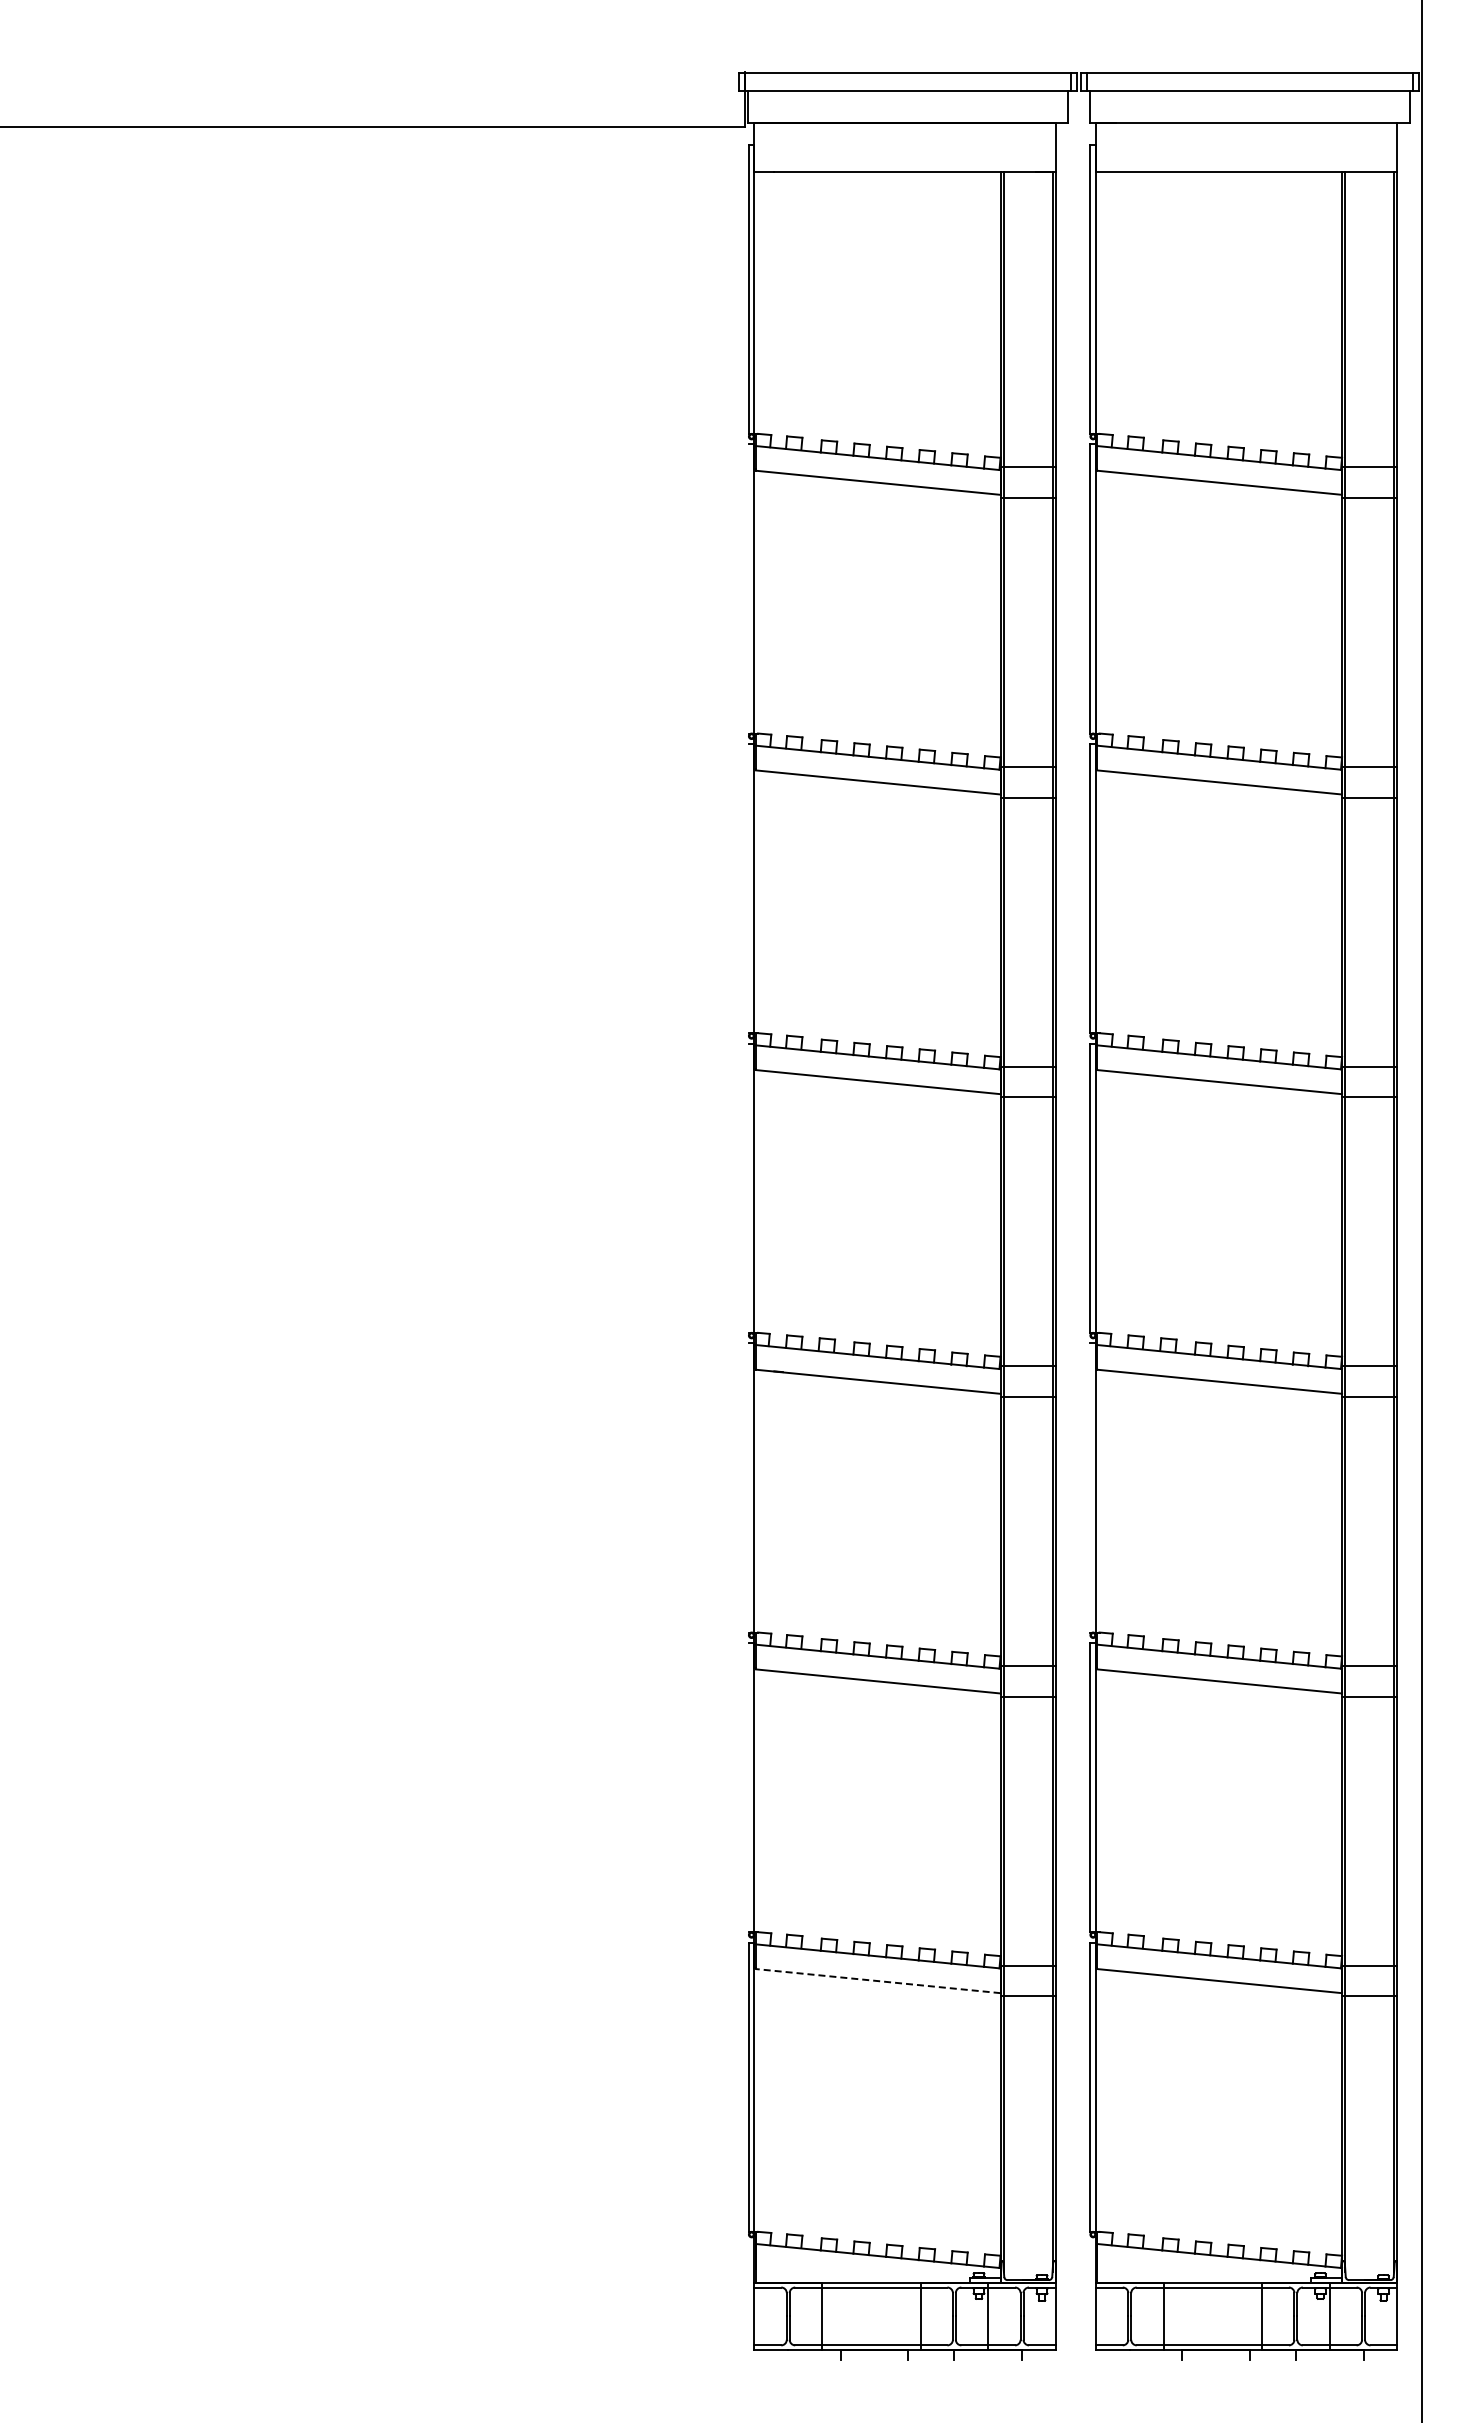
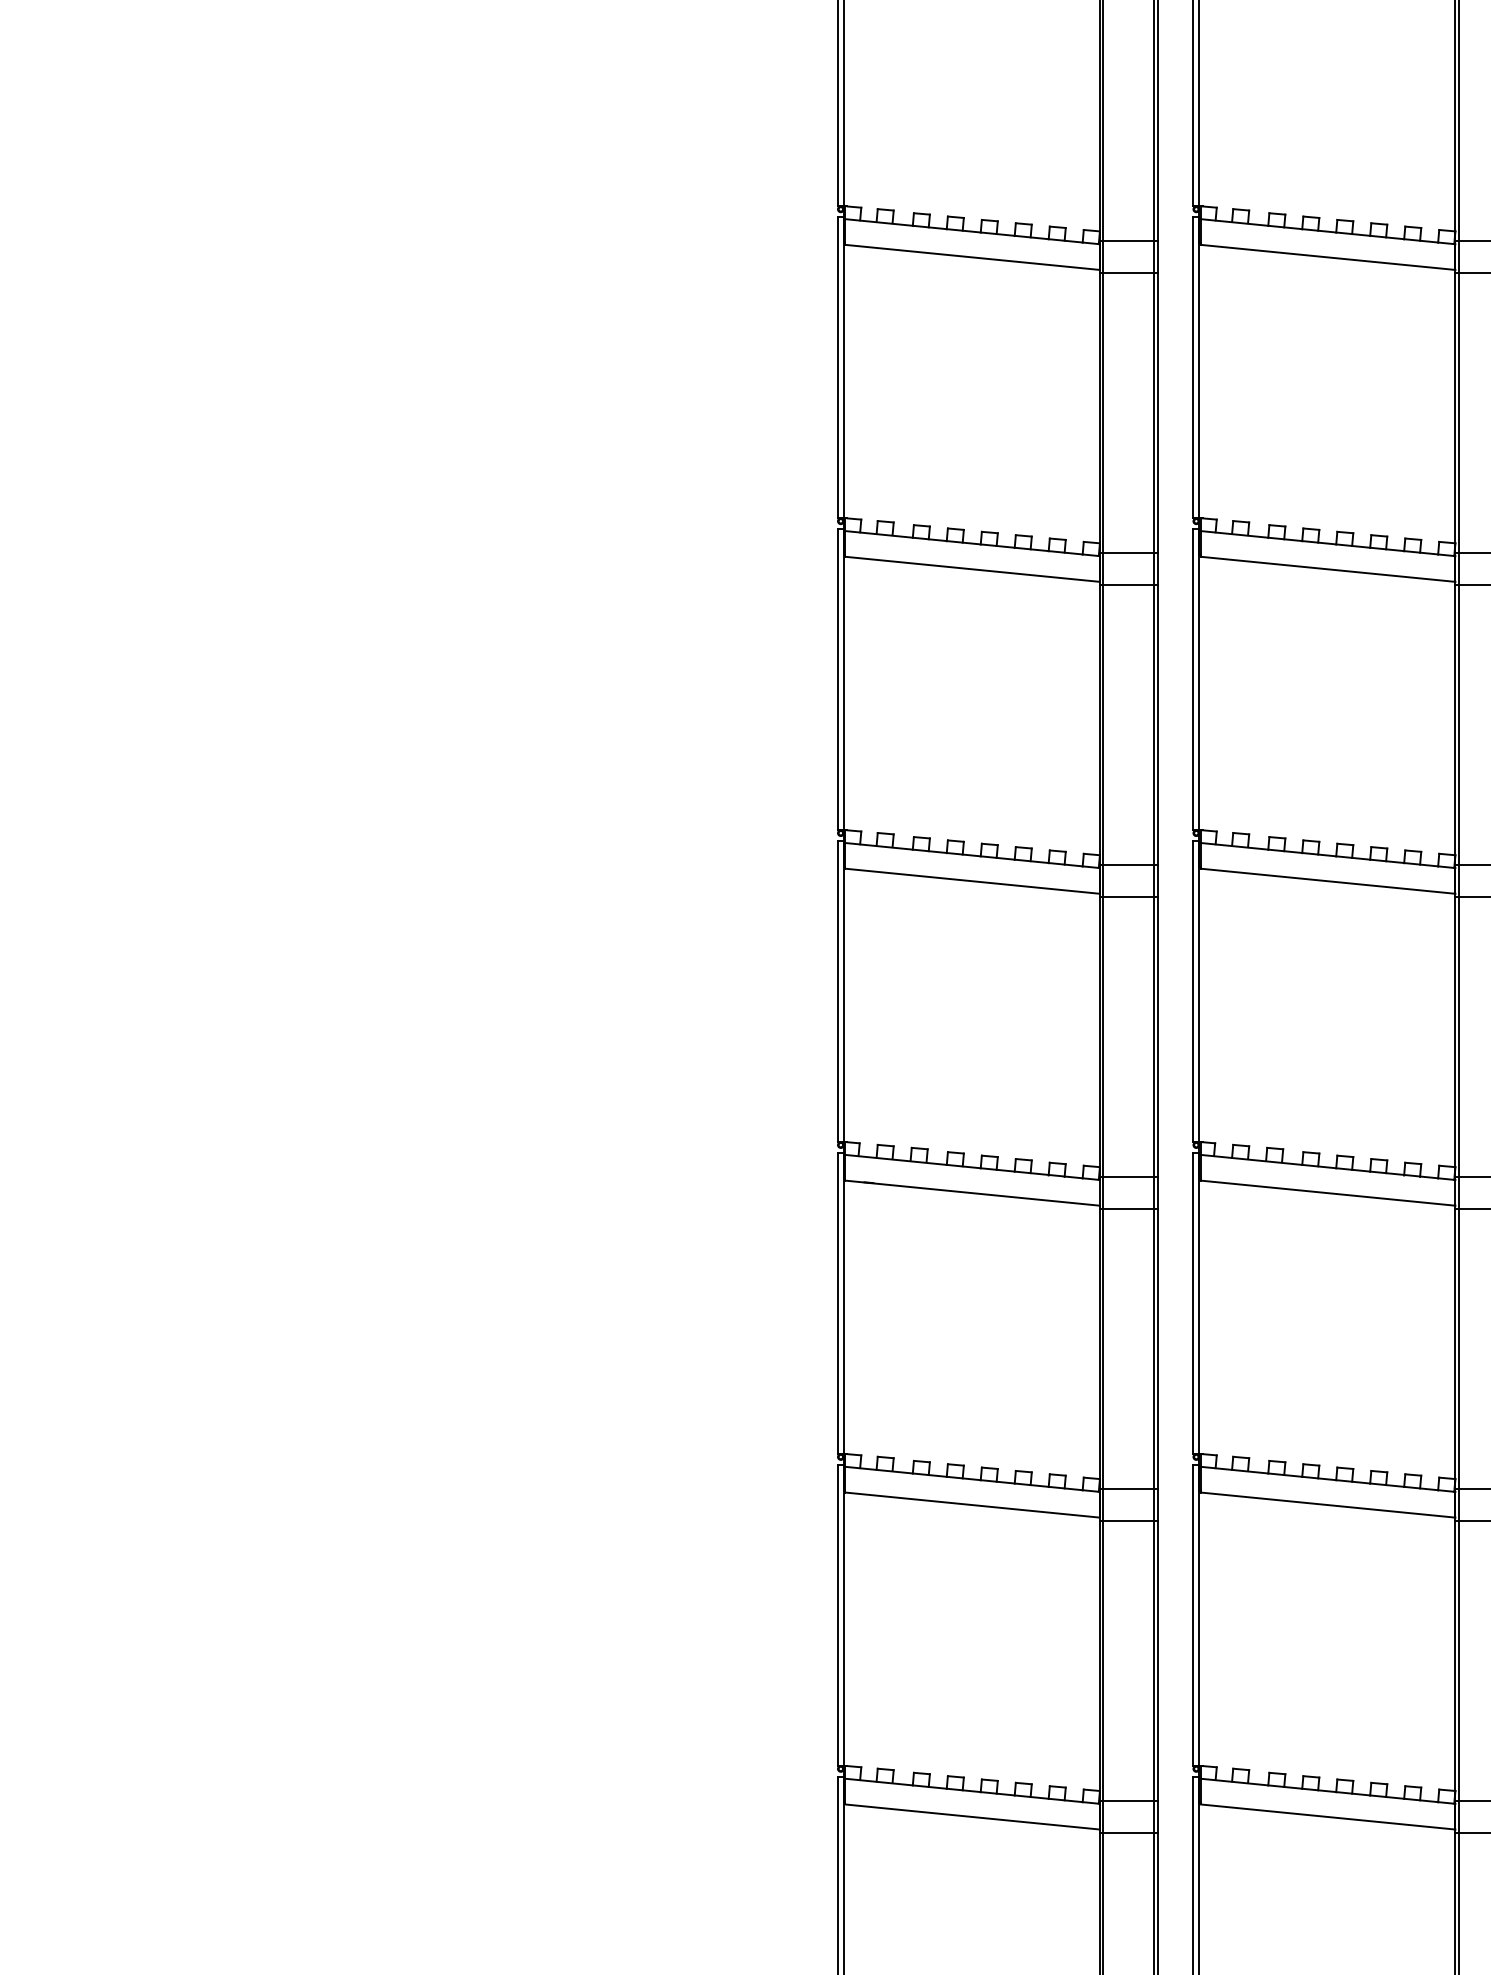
line: (748, 588) -> (837, 367), added
line: (748, 888) -> (837, 679), added
line: (748, 1187) -> (837, 990), added
line: (748, 1487) -> (837, 1303), added
line: (1090, 1487) -> (1193, 1303), added
line: (748, 1787) -> (837, 1615), added
line: (878, 1981) -> (972, 1817), dashed -> solid

